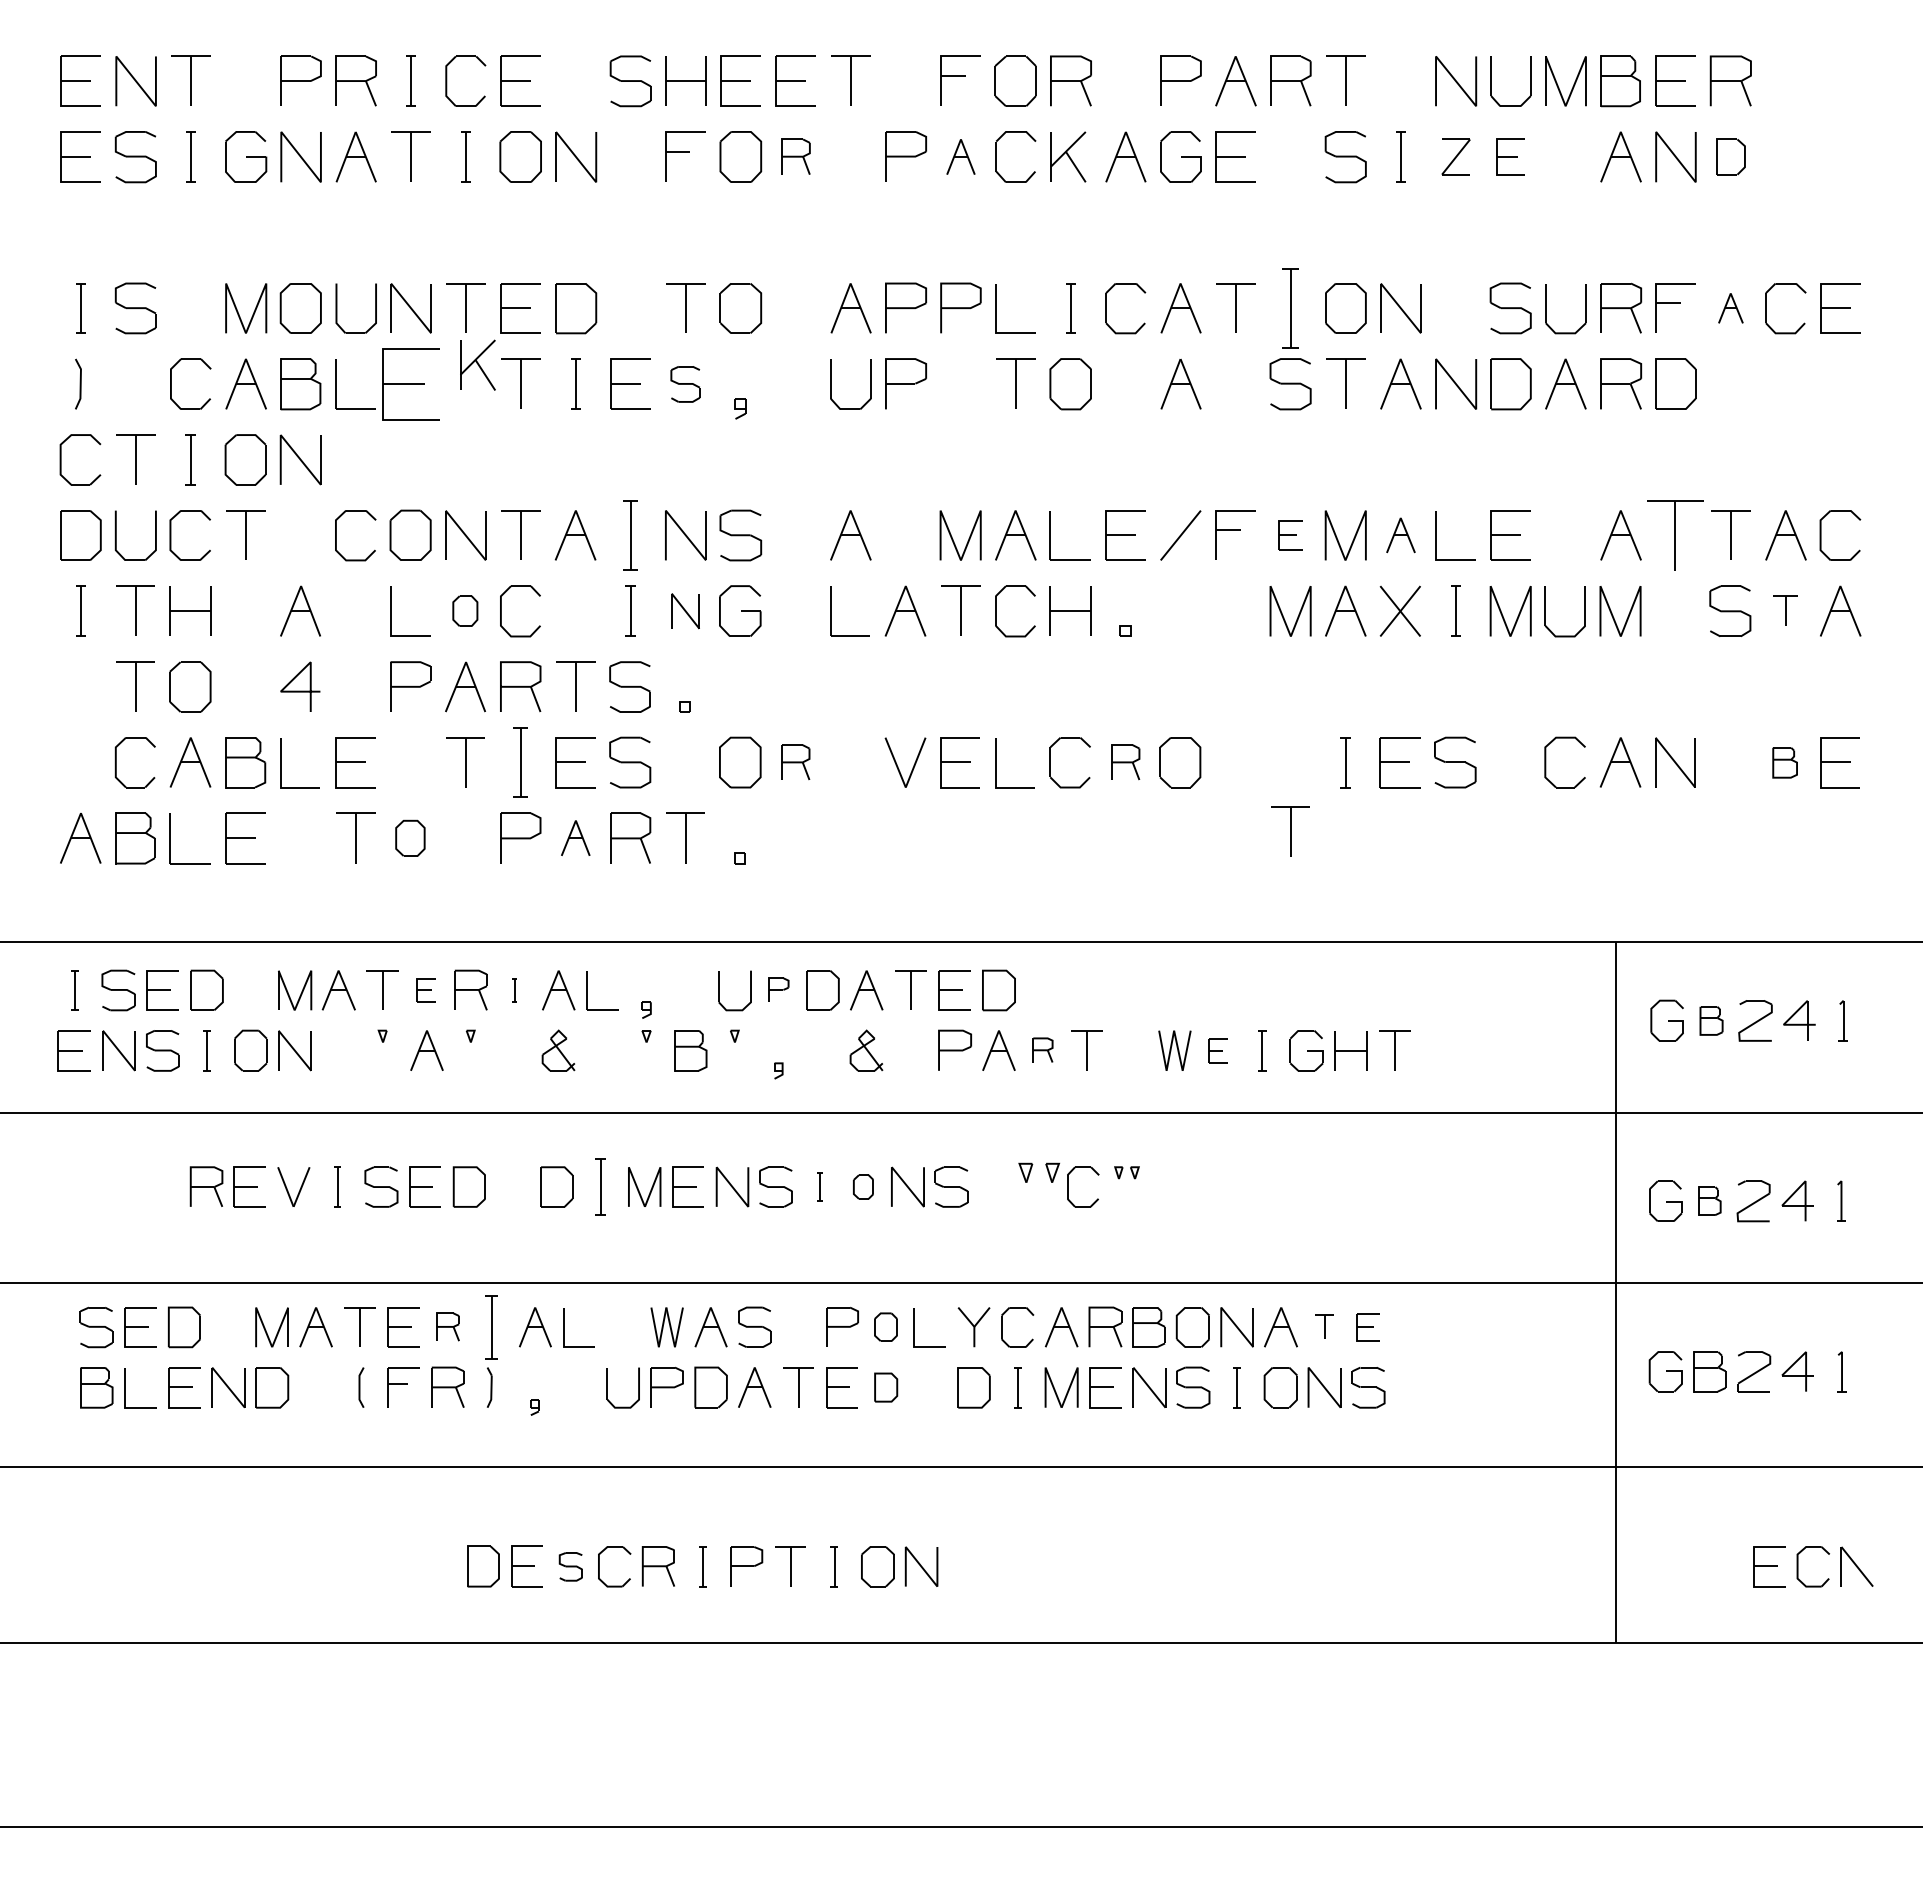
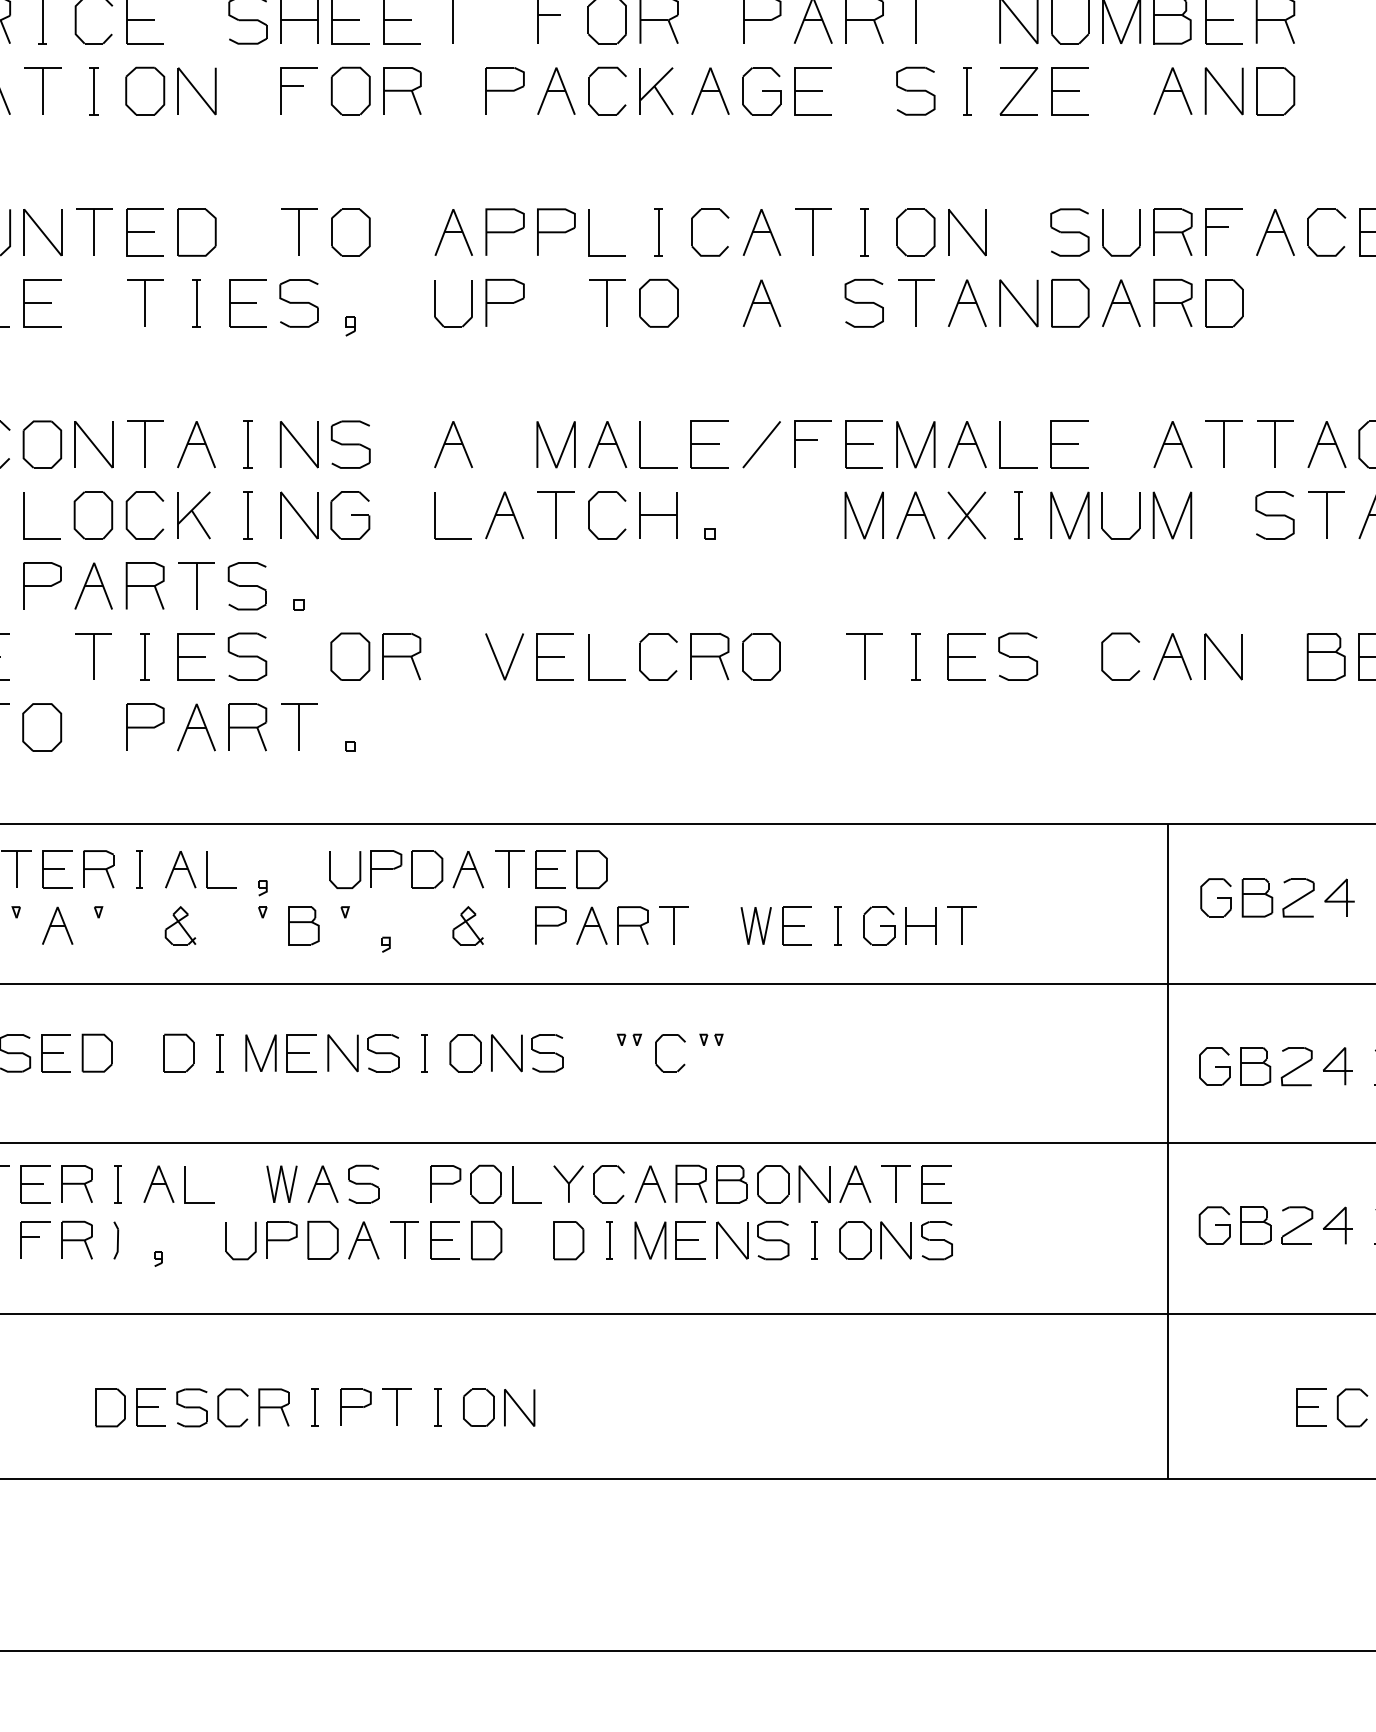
part: (795, 156) -> (401, 90), size x1.43
part: (960, 156) -> (555, 90), size x1.43
part: (1455, 156) -> (1018, 90), size x1.43
part: (1510, 156) -> (1069, 90), size x1.43
part: (1730, 156) -> (1275, 90), size x1.43
part: (1290, 308) -> (864, 232), size x0.62
part: (1730, 308) -> (1275, 232), size x1.67
part: (477, 364) -> (193, 514), moved
part: (410, 383) -> (42, 302), size x0.71
part: (685, 384) -> (299, 303), size x1.43
part: (1675, 534) -> (1223, 443), size x0.71
part: (630, 535) -> (247, 444), size x0.71
part: (1290, 535) -> (864, 444), size x1.67
part: (1400, 535) -> (966, 444), size x1.43
part: (465, 610) -> (93, 514), size x1.67
part: (685, 610) -> (299, 514), size x1.43
part: (1785, 610) -> (1326, 514), size x1.67
part: (520, 762) -> (145, 656), size x0.71
part: (795, 762) -> (401, 656), size x1.43
part: (1125, 762) -> (710, 656), size x1.43
part: (1784, 762) -> (1325, 656), size x1.67
part: (1290, 831) -> (864, 656), moved
part: (575, 837) -> (196, 726), size x1.43
part: (410, 838) -> (42, 727), size x1.43
part: (778, 989) -> (386, 868), size x1.67
part: (426, 990) -> (57, 869), size x1.67
part: (514, 990) -> (139, 869), size x1.67
part: (1711, 1020) -> (1257, 897), size x1.43
part: (1042, 1049) -> (632, 924), size x1.67
part: (1218, 1050) -> (796, 925), size x1.67
part: (1038, 1172) -> (628, 1039), size x0.62
part: (600, 1186) -> (219, 1052), size x0.71
part: (819, 1186) -> (424, 1052), size x1.43
part: (863, 1186) -> (465, 1052), size x1.67
part: (1709, 1200) -> (1255, 1065), size x1.43
part: (447, 1326) -> (76, 1183), size x1.43
part: (885, 1326) -> (485, 1183), size x1.43
part: (1324, 1326) -> (895, 1183), size x1.67
part: (491, 1327) -> (117, 1184), size x0.62
part: (1367, 1327) -> (936, 1184), size x1.43
part: (885, 1387) -> (485, 1240), size x1.43
part: (570, 1566) -> (191, 1407), size x1.43

